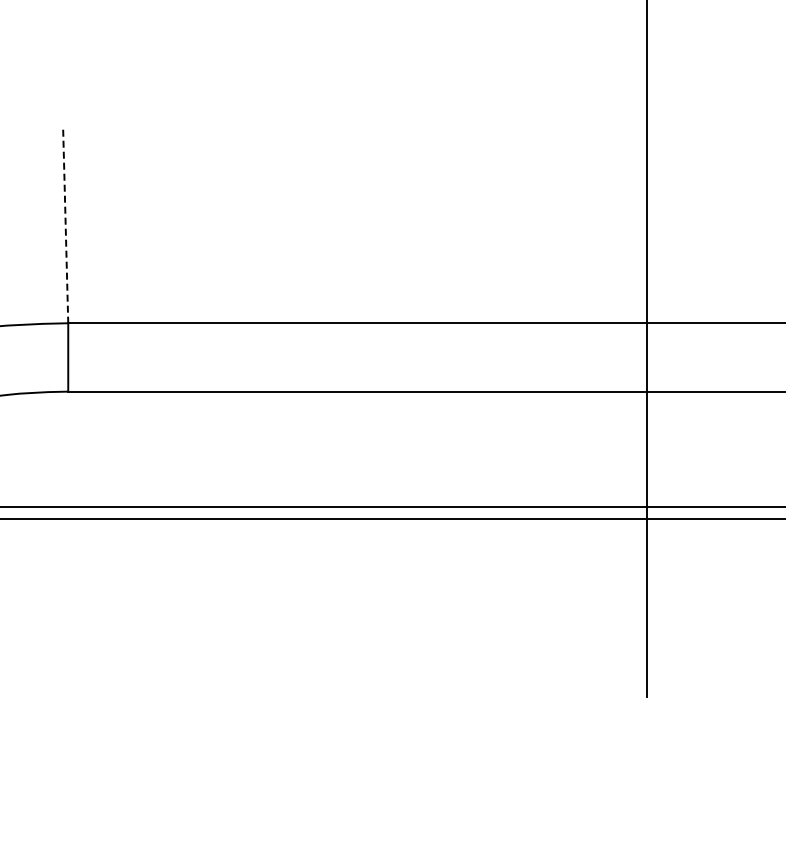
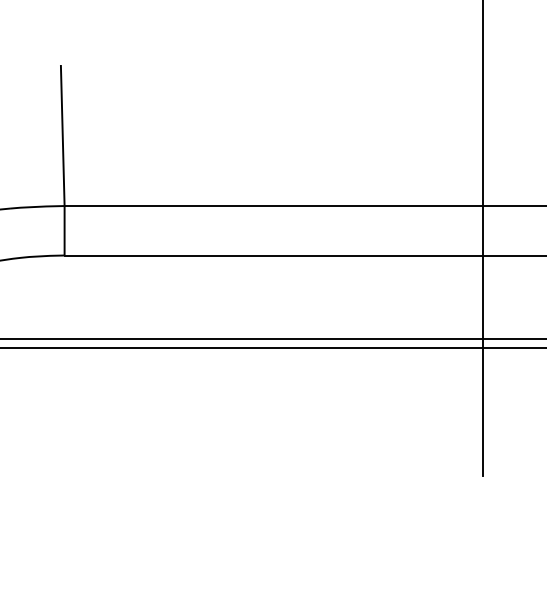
line: (65, 226) -> (62, 136), dashed -> solid

